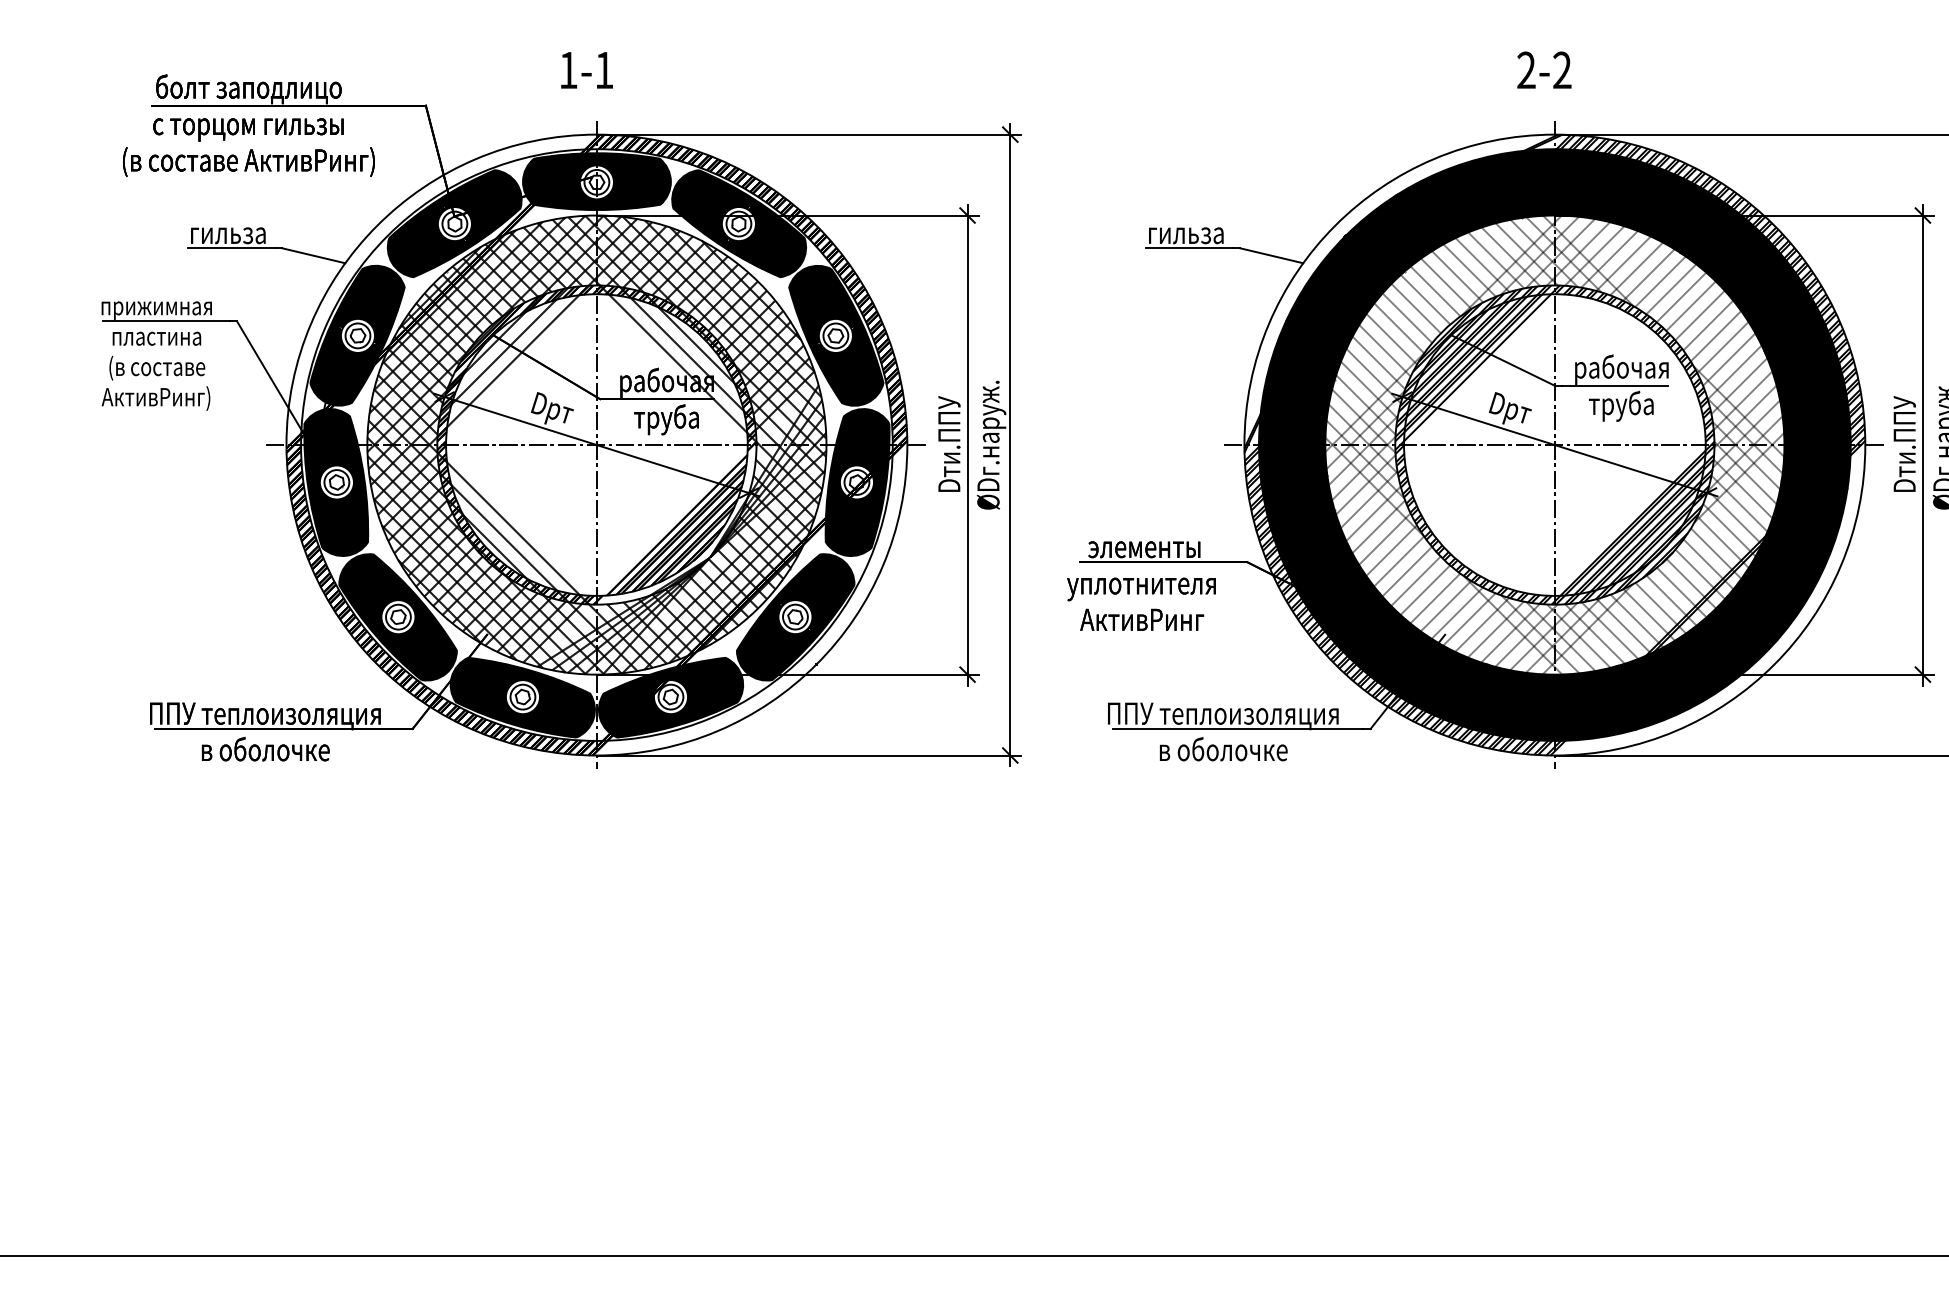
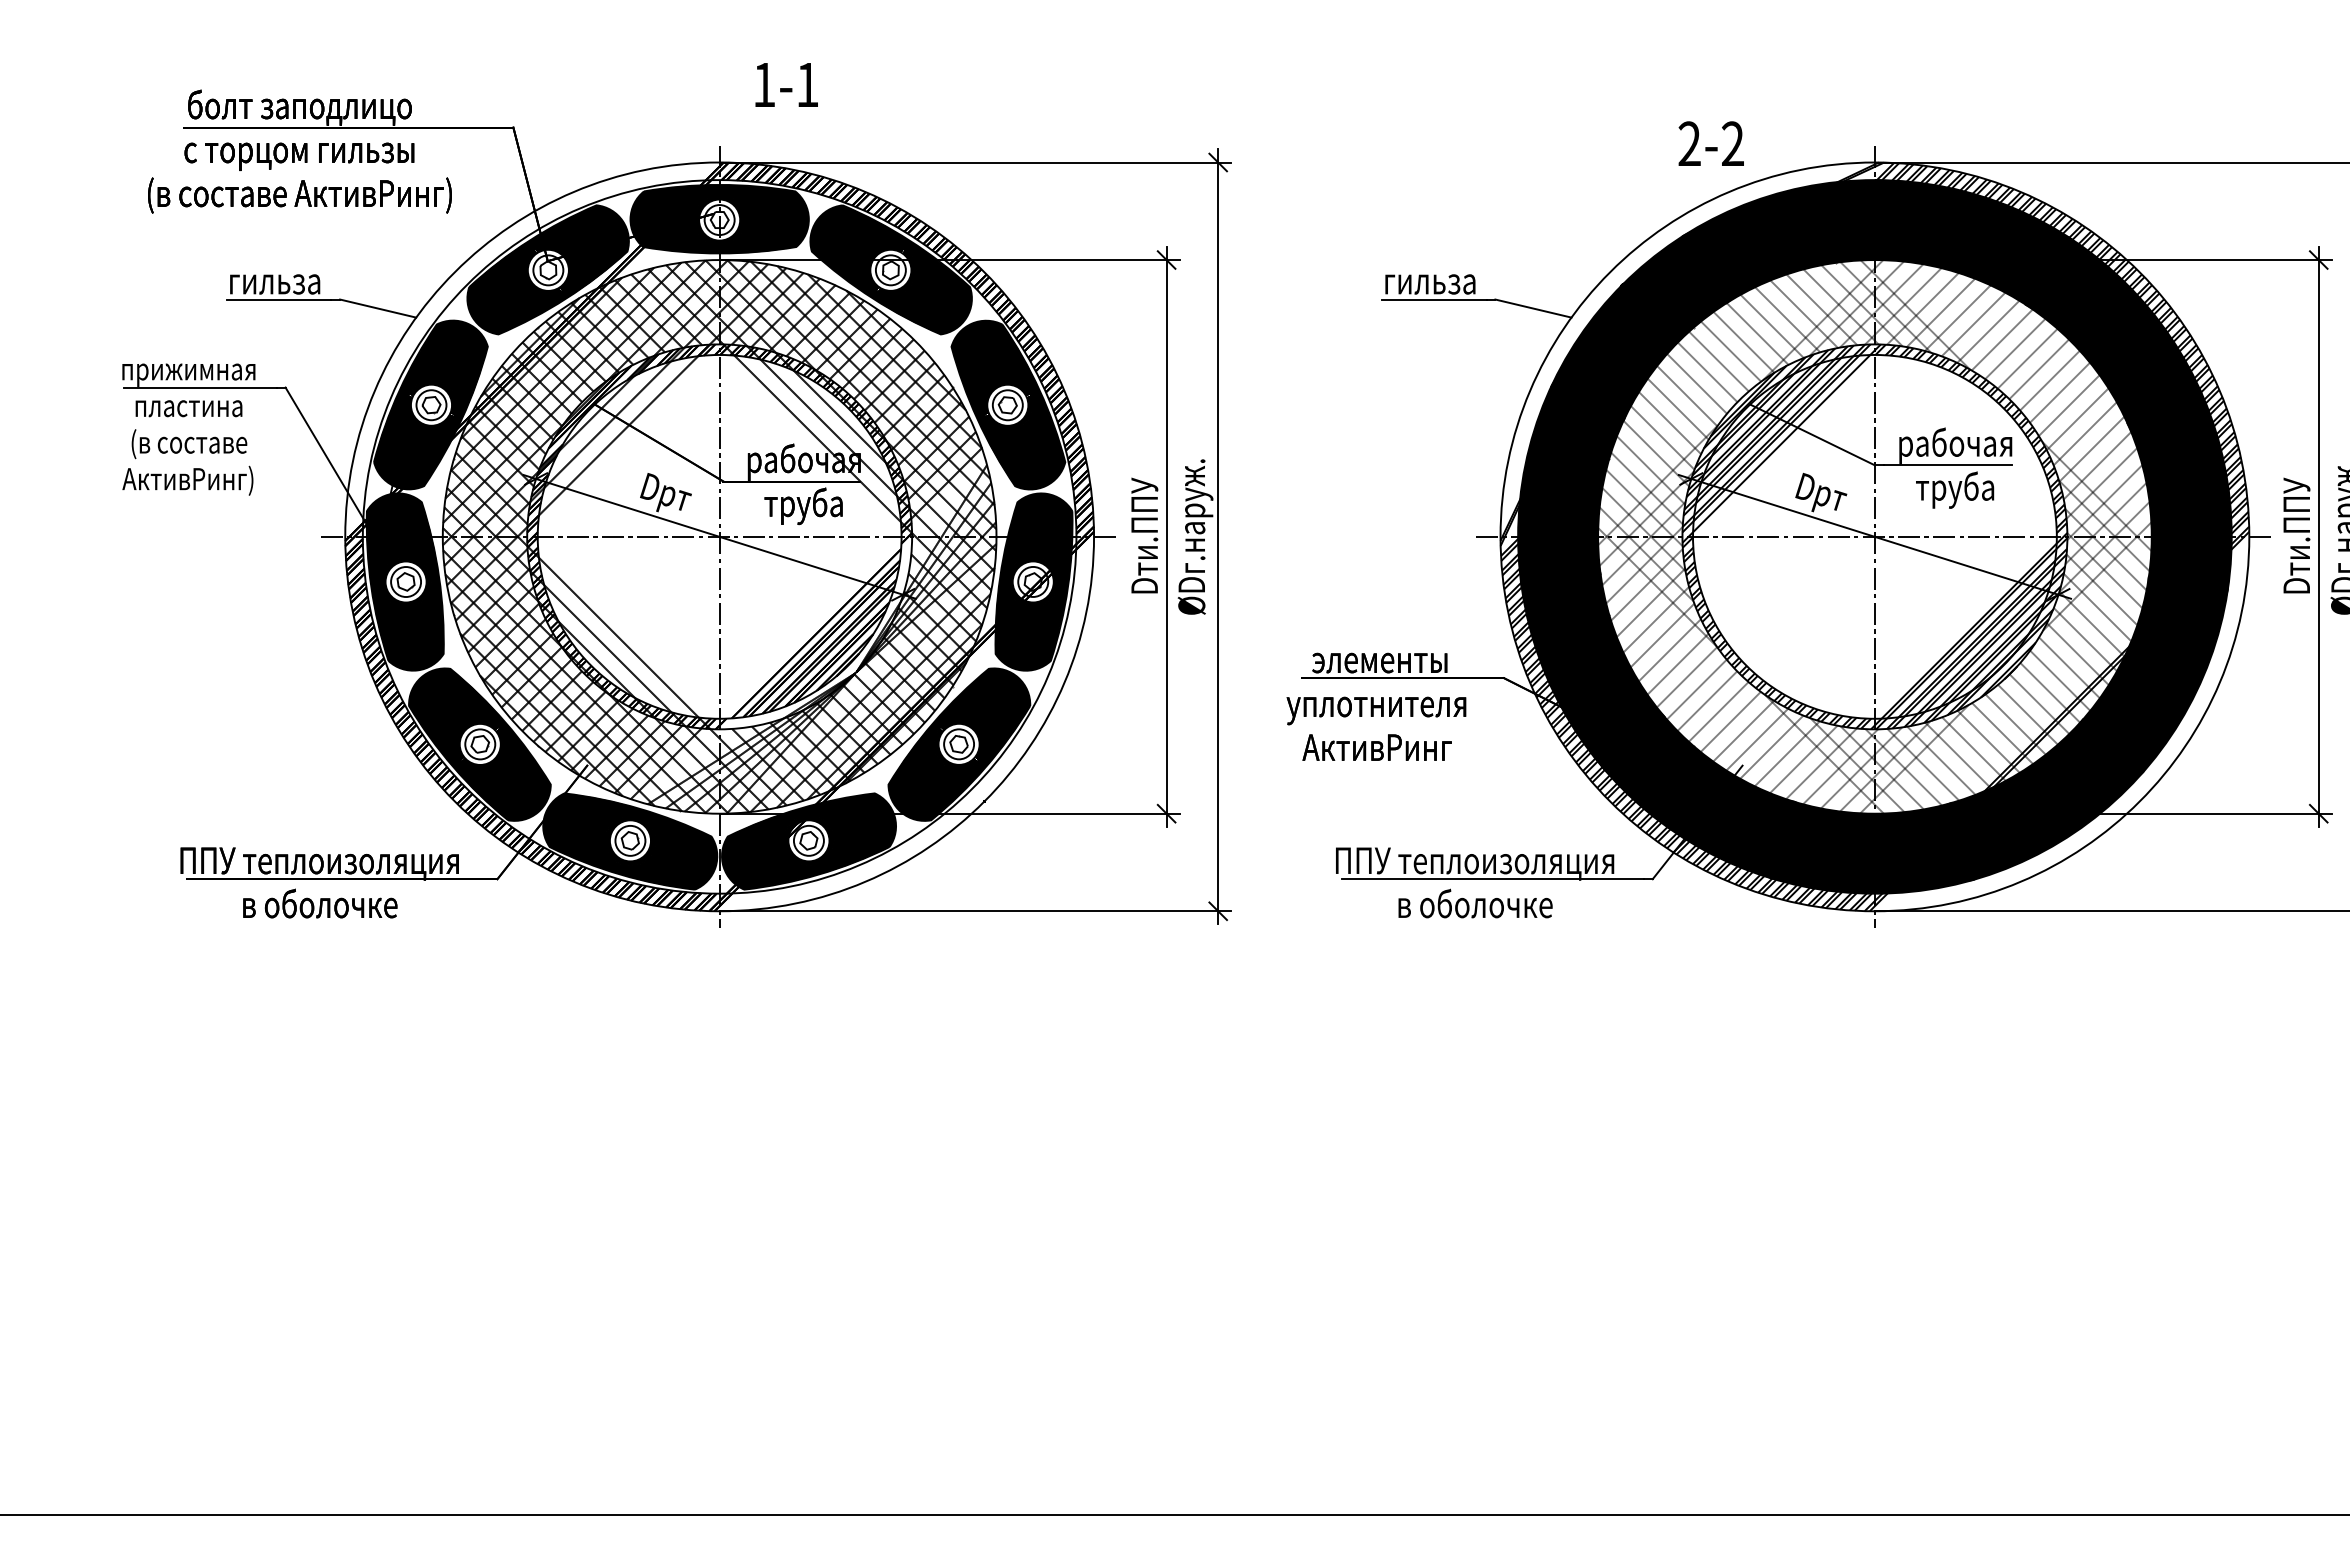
text: (586, 69) -> (786, 84), moved
text: (1543, 69) -> (1710, 143), moved

